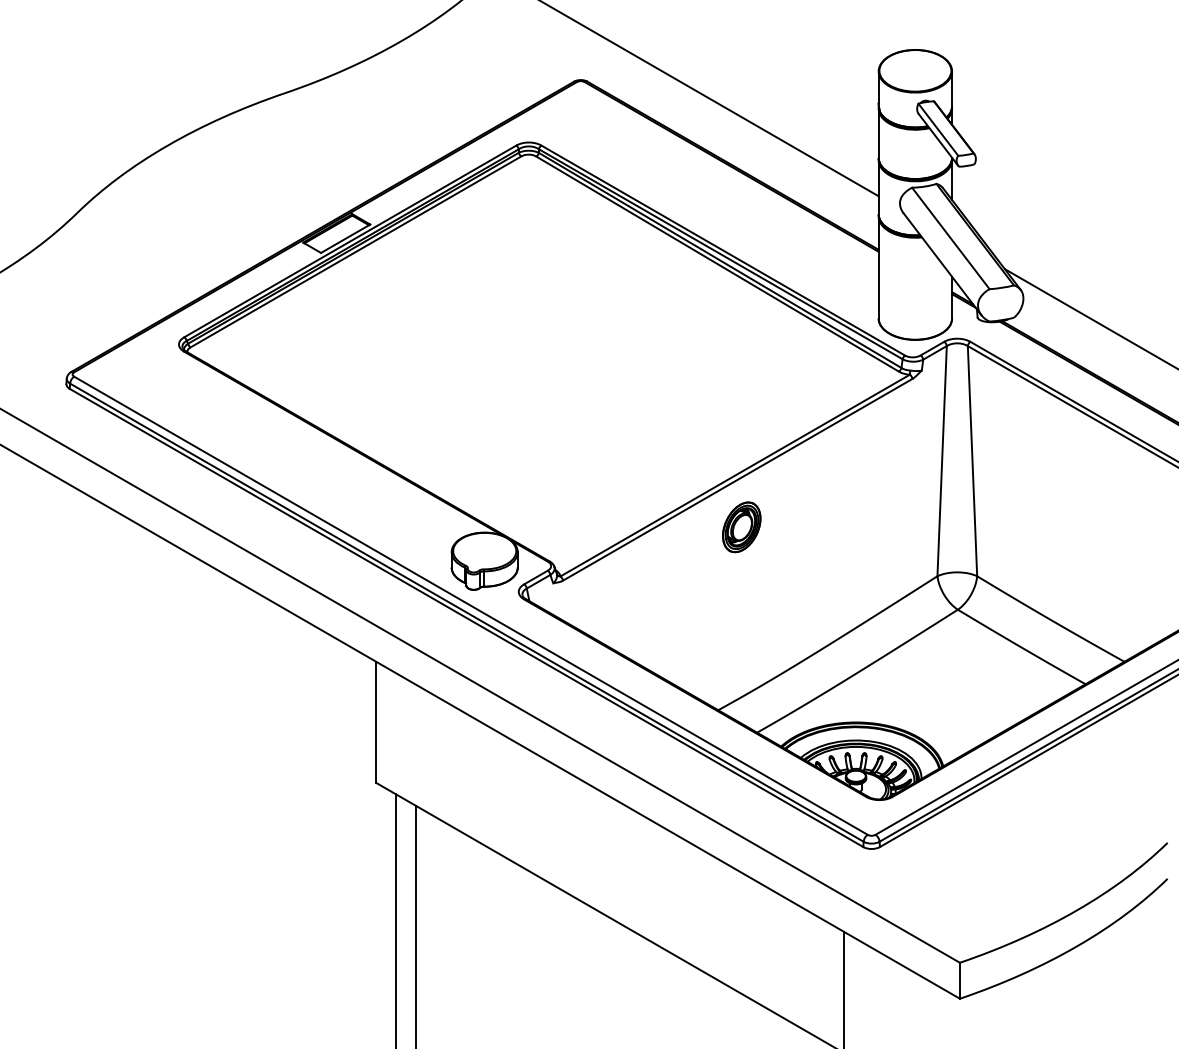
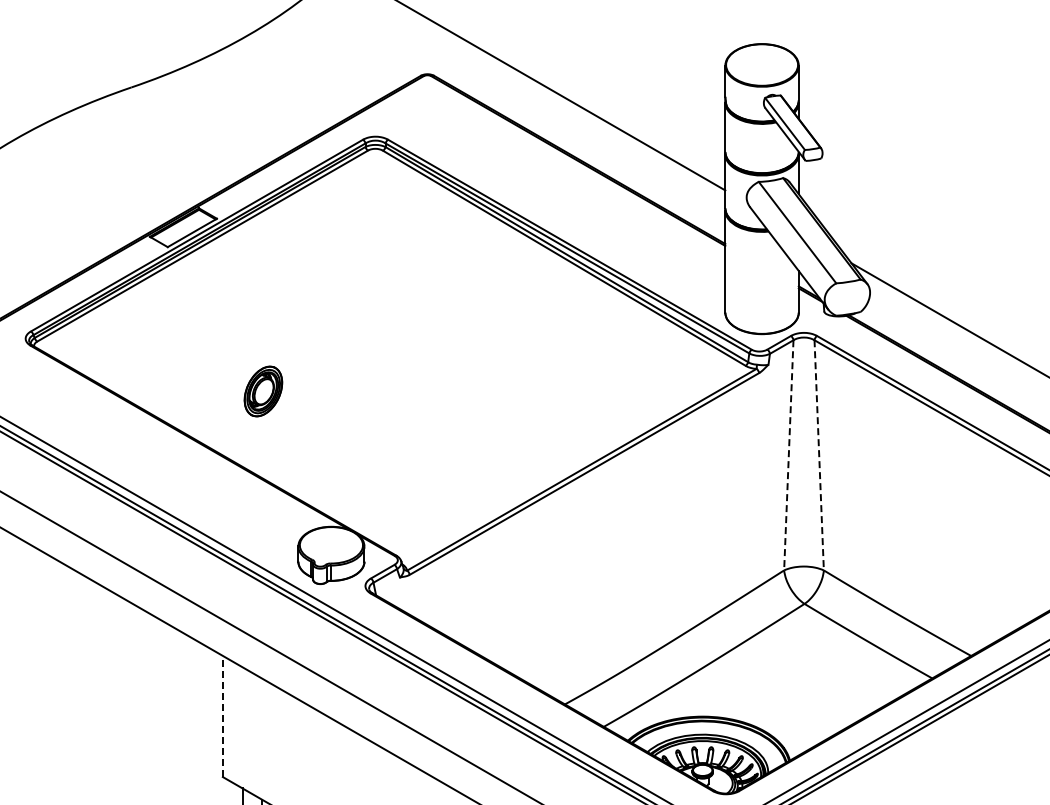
line: (942, 461) -> (789, 455), solid -> dashed
line: (972, 461) -> (819, 455), solid -> dashed
part: (741, 527) -> (263, 391), moved
line: (376, 722) -> (223, 716), solid -> dashed

